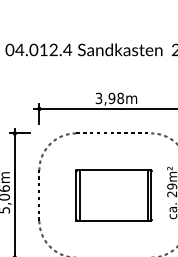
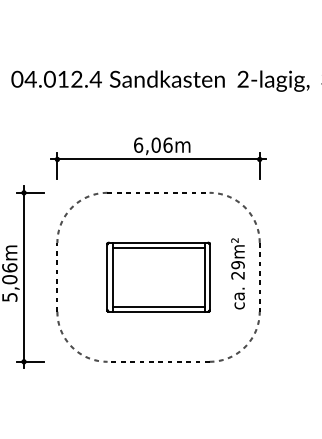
text: (110, 97) -> (153, 144), 3,98m -> 6,06m
line: (113, 173) -> (158, 247), added
line: (113, 216) -> (158, 306), added

